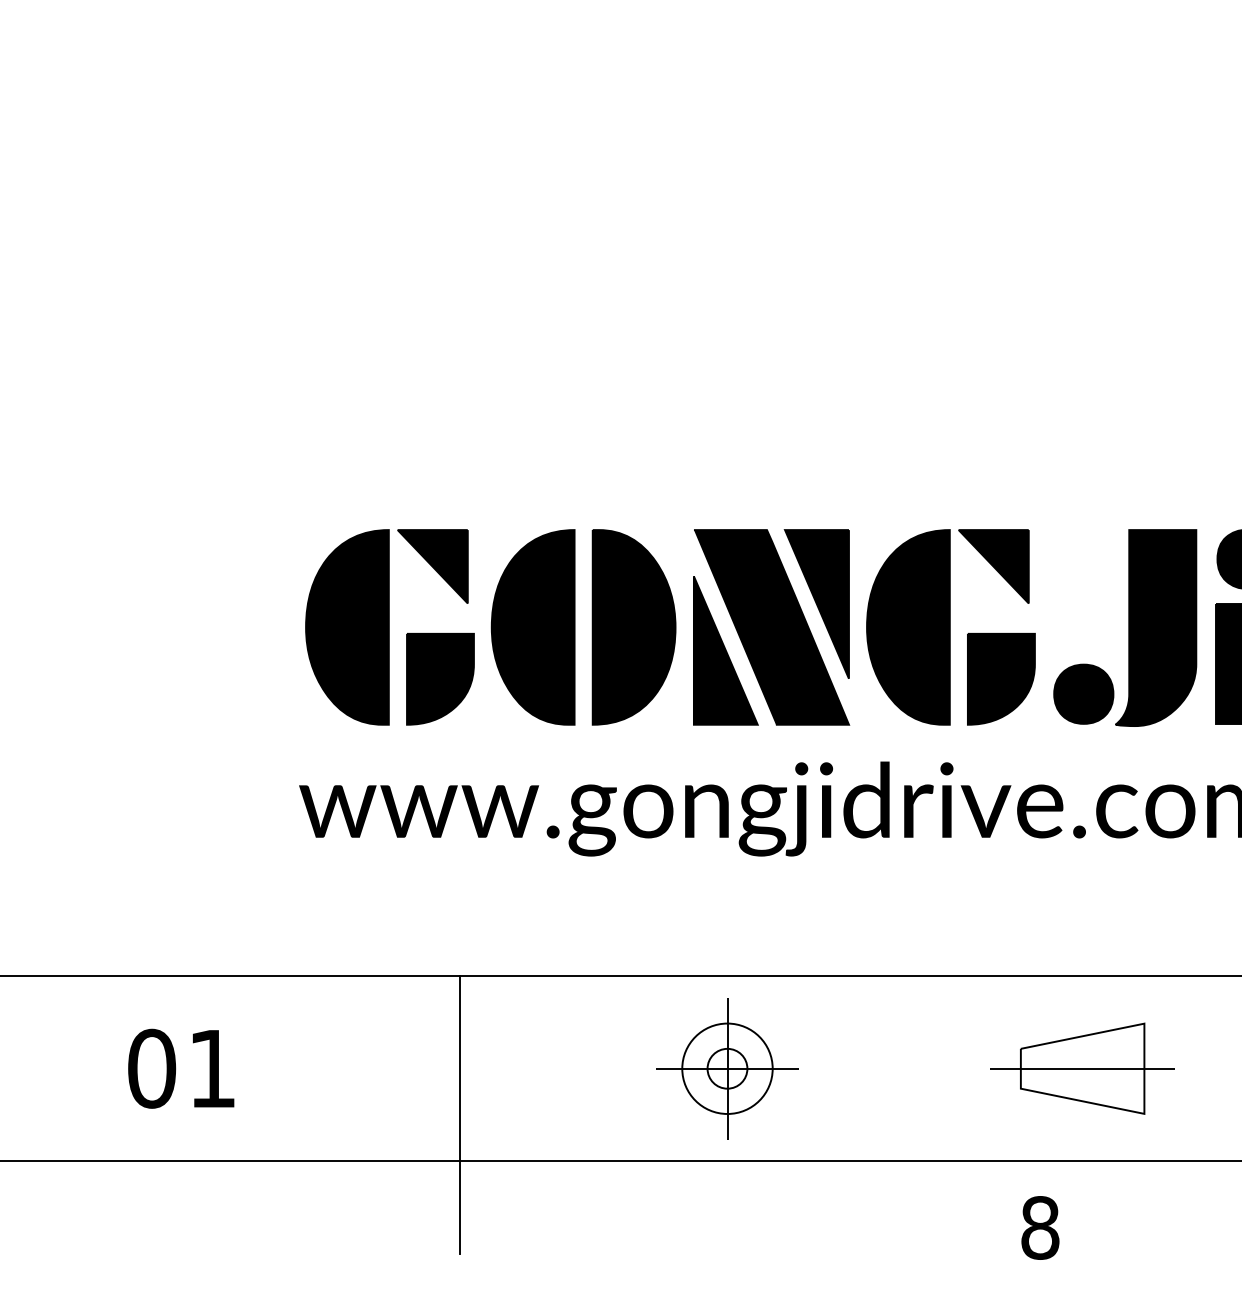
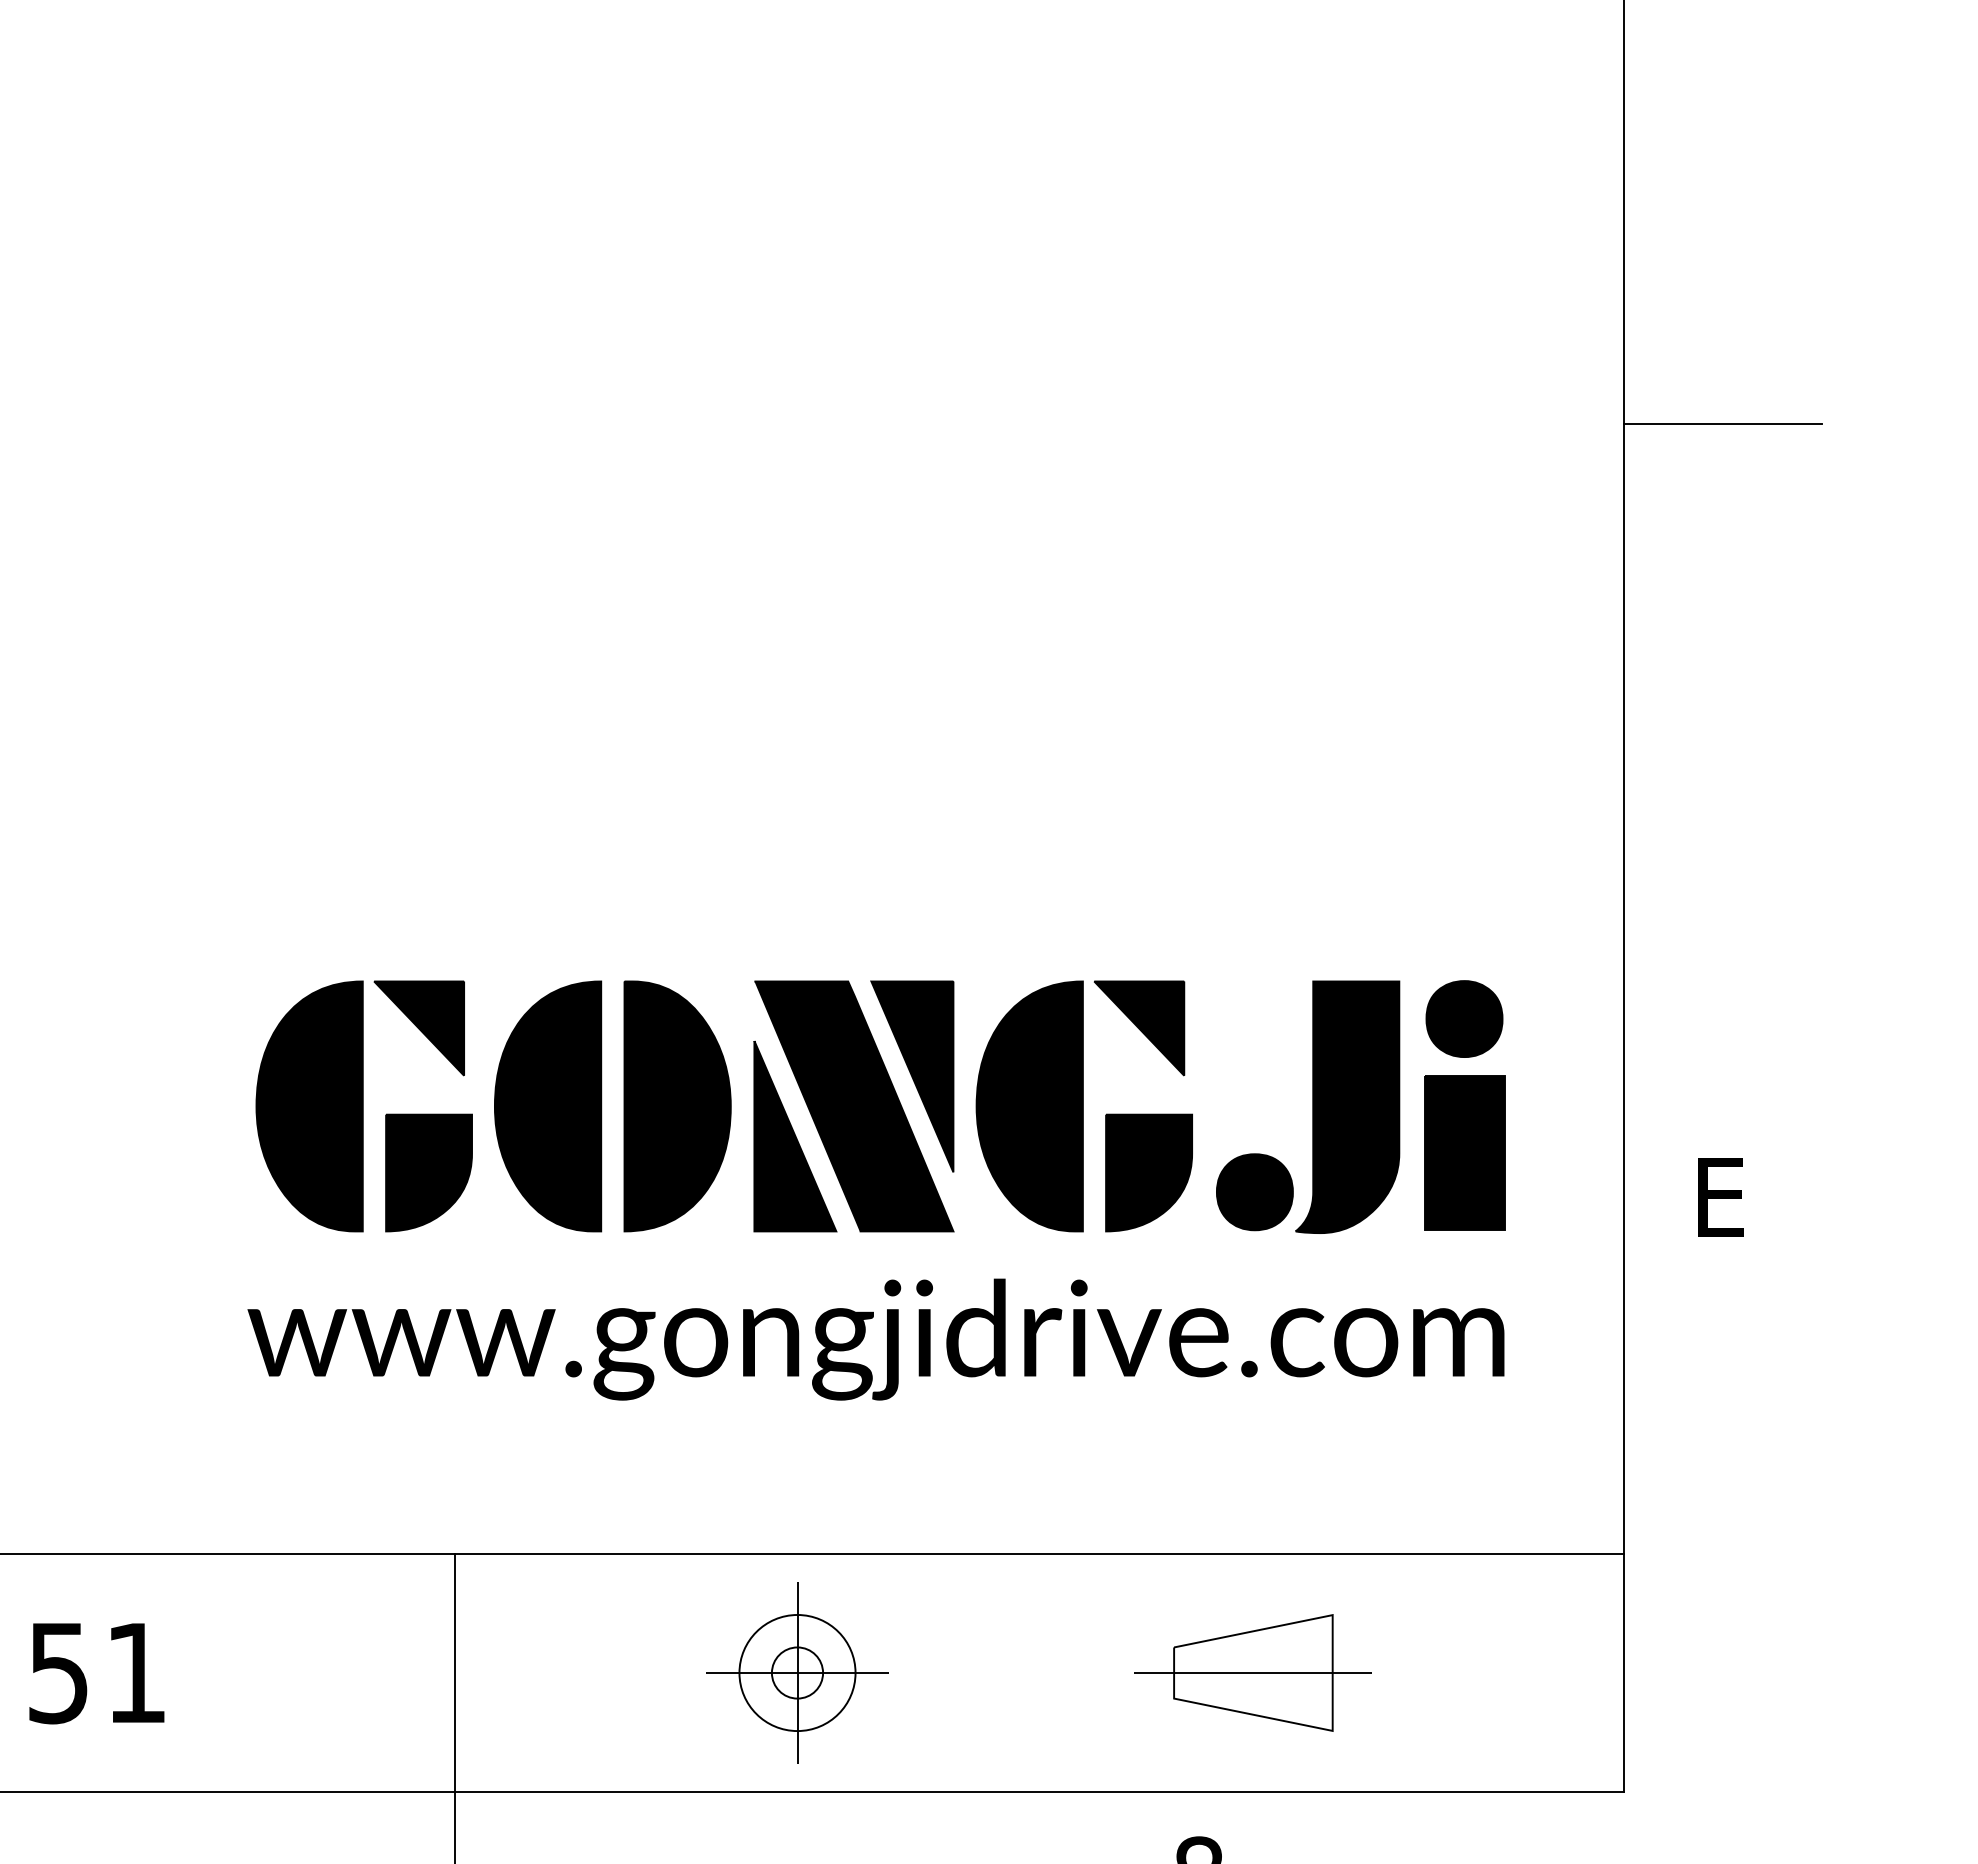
text: (151, 1068) -> (58, 1672), 01 -> 51

